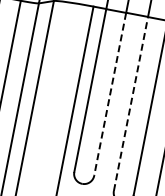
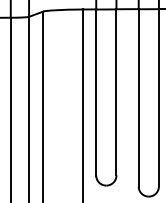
line: (110, 94) -> (116, 92), dashed -> solid
line: (130, 103) -> (138, 97), dashed -> solid

